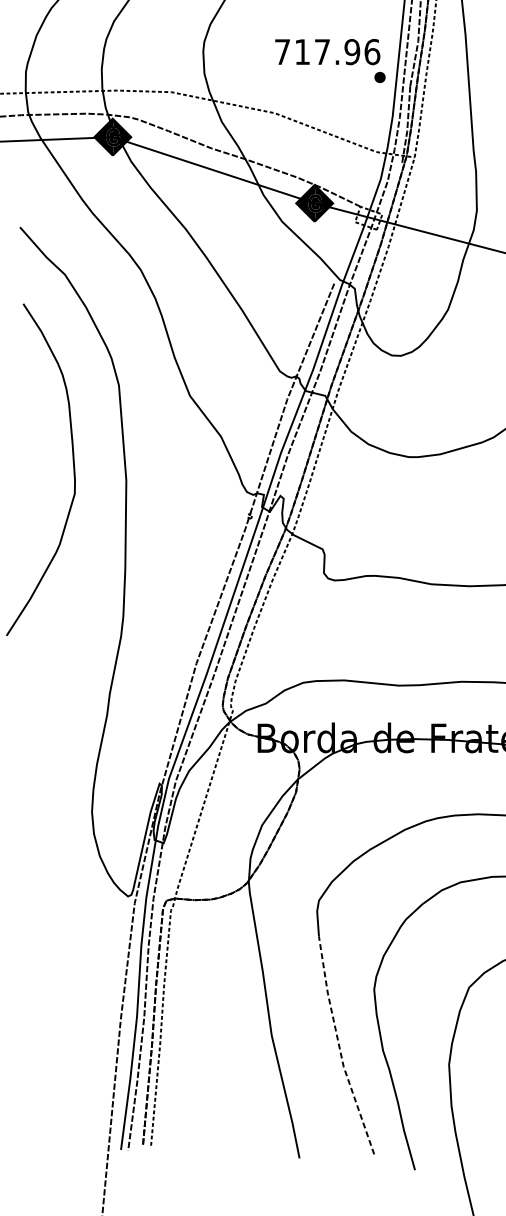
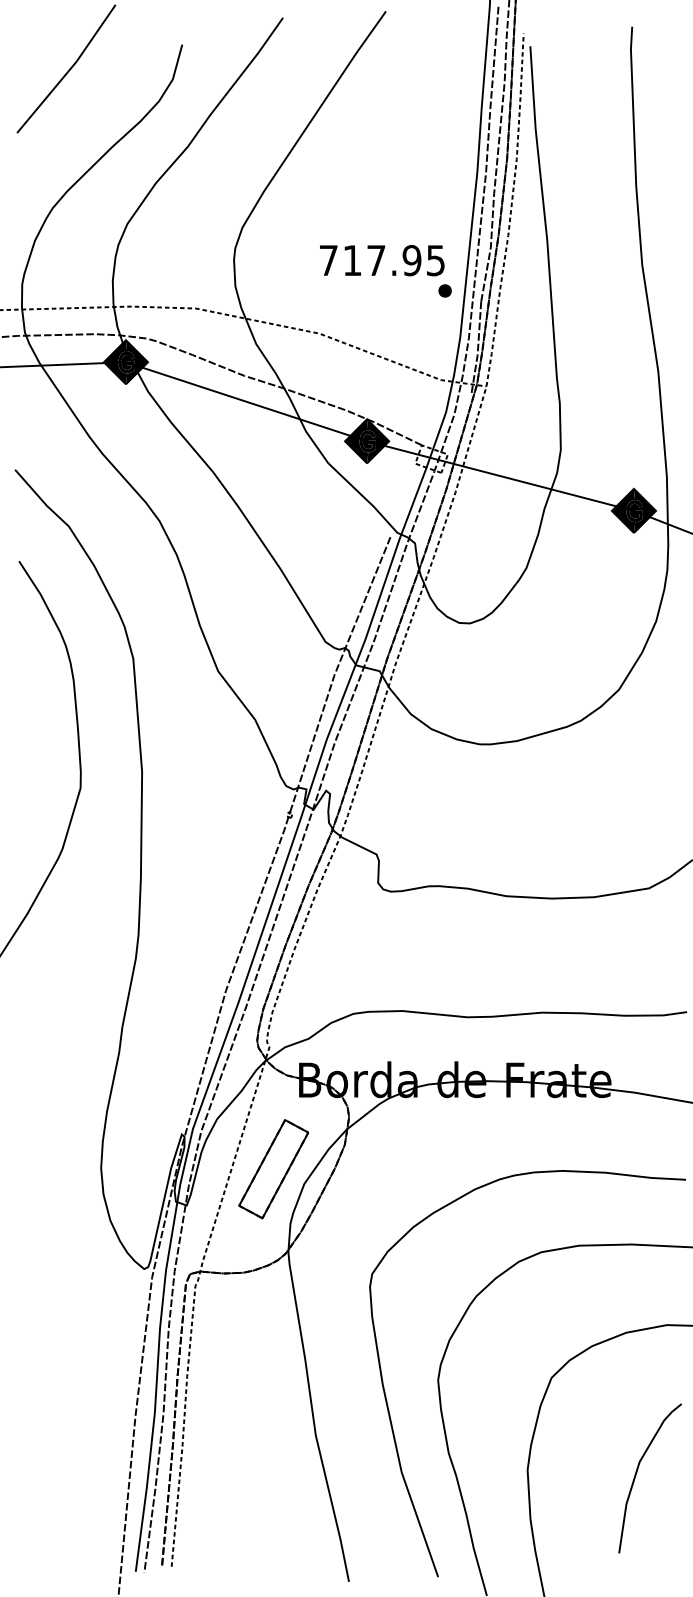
text: (371, 51) -> (435, 260), 717.96 -> 717.95
part: (236, 813) -> (273, 1169), added
line: (339, 1046) -> (396, 1448), dashed -> solid

